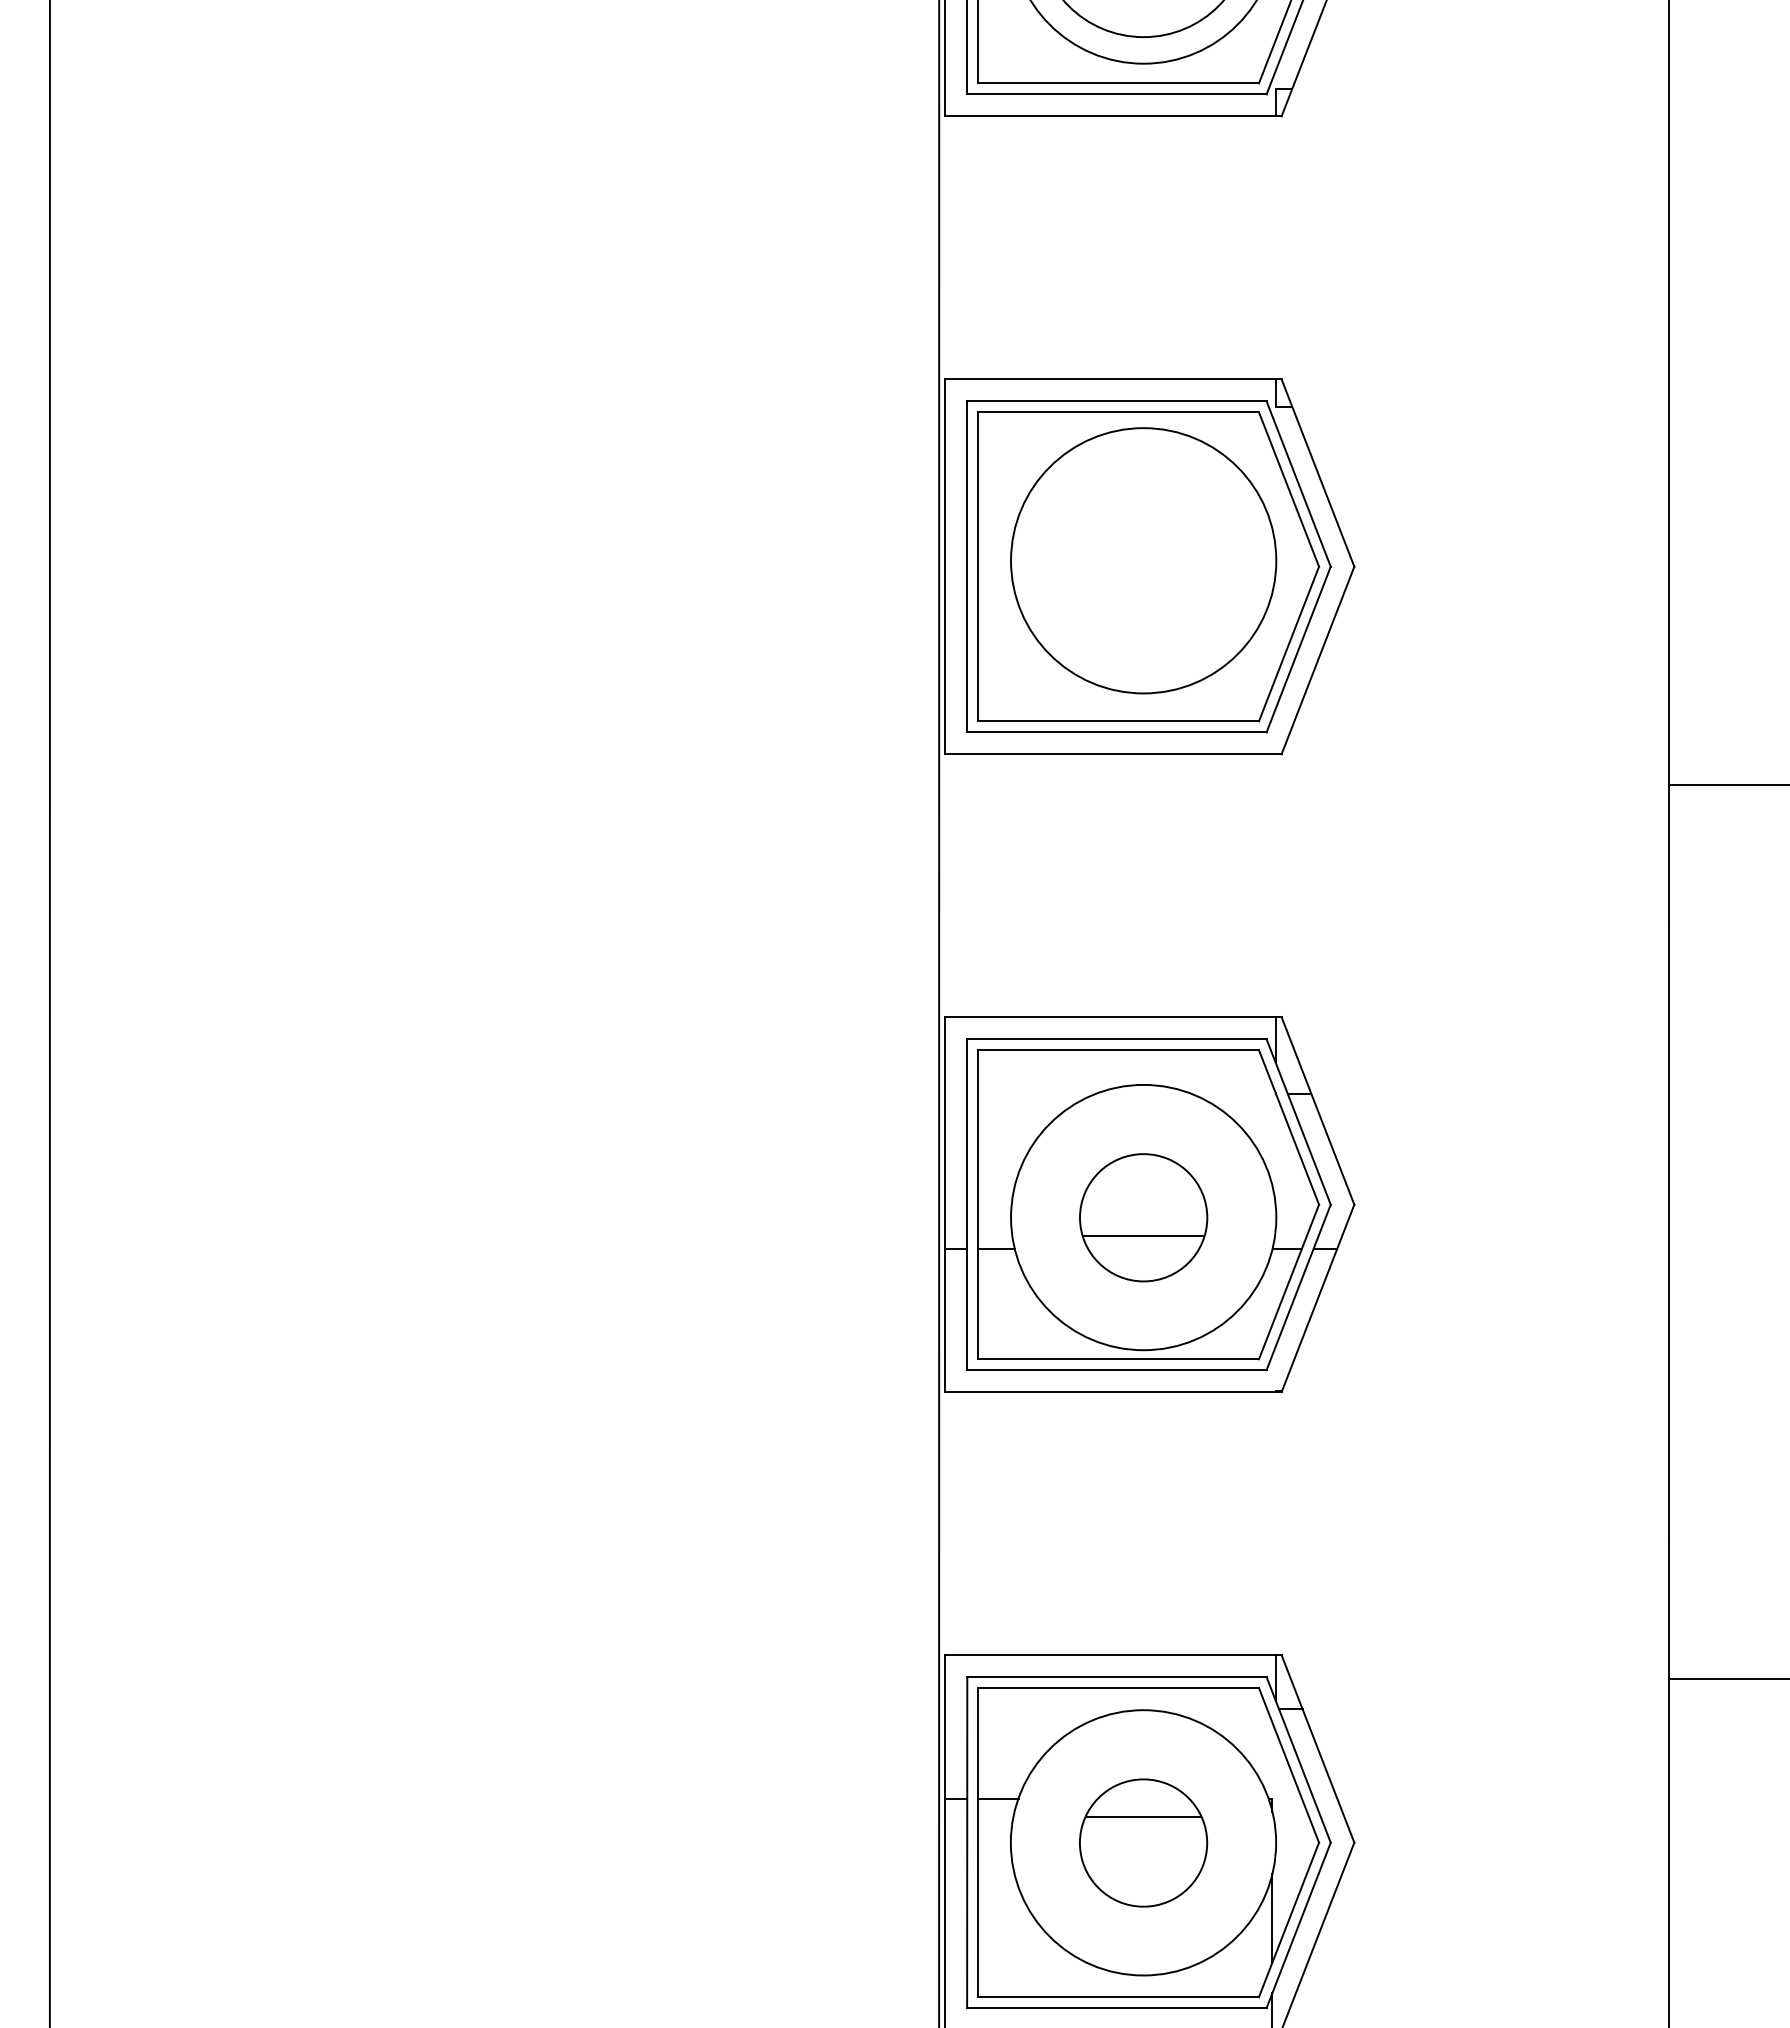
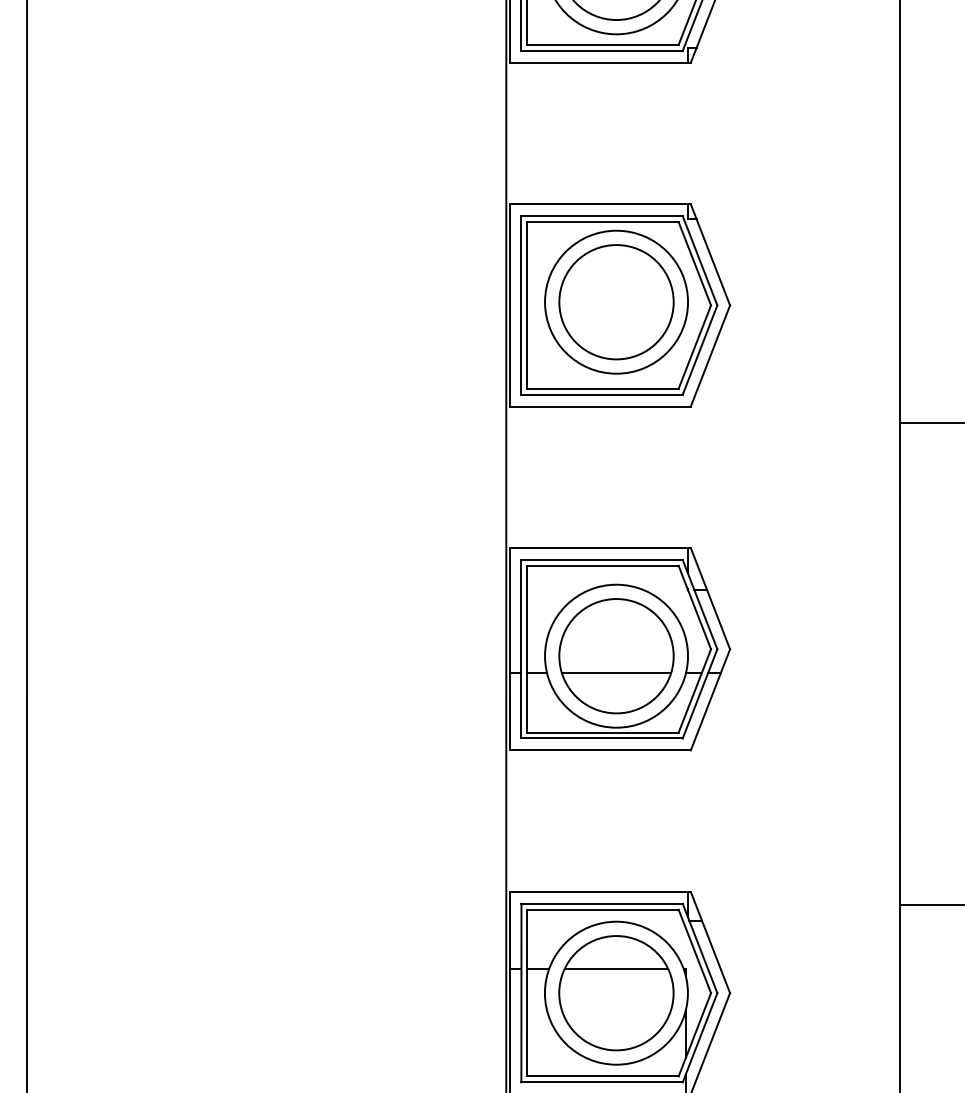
circle: (1143, 561) -> (616, 302), added
part: (1143, 1218) -> (616, 656), size x1.67
part: (1143, 1843) -> (616, 993), size x1.67

